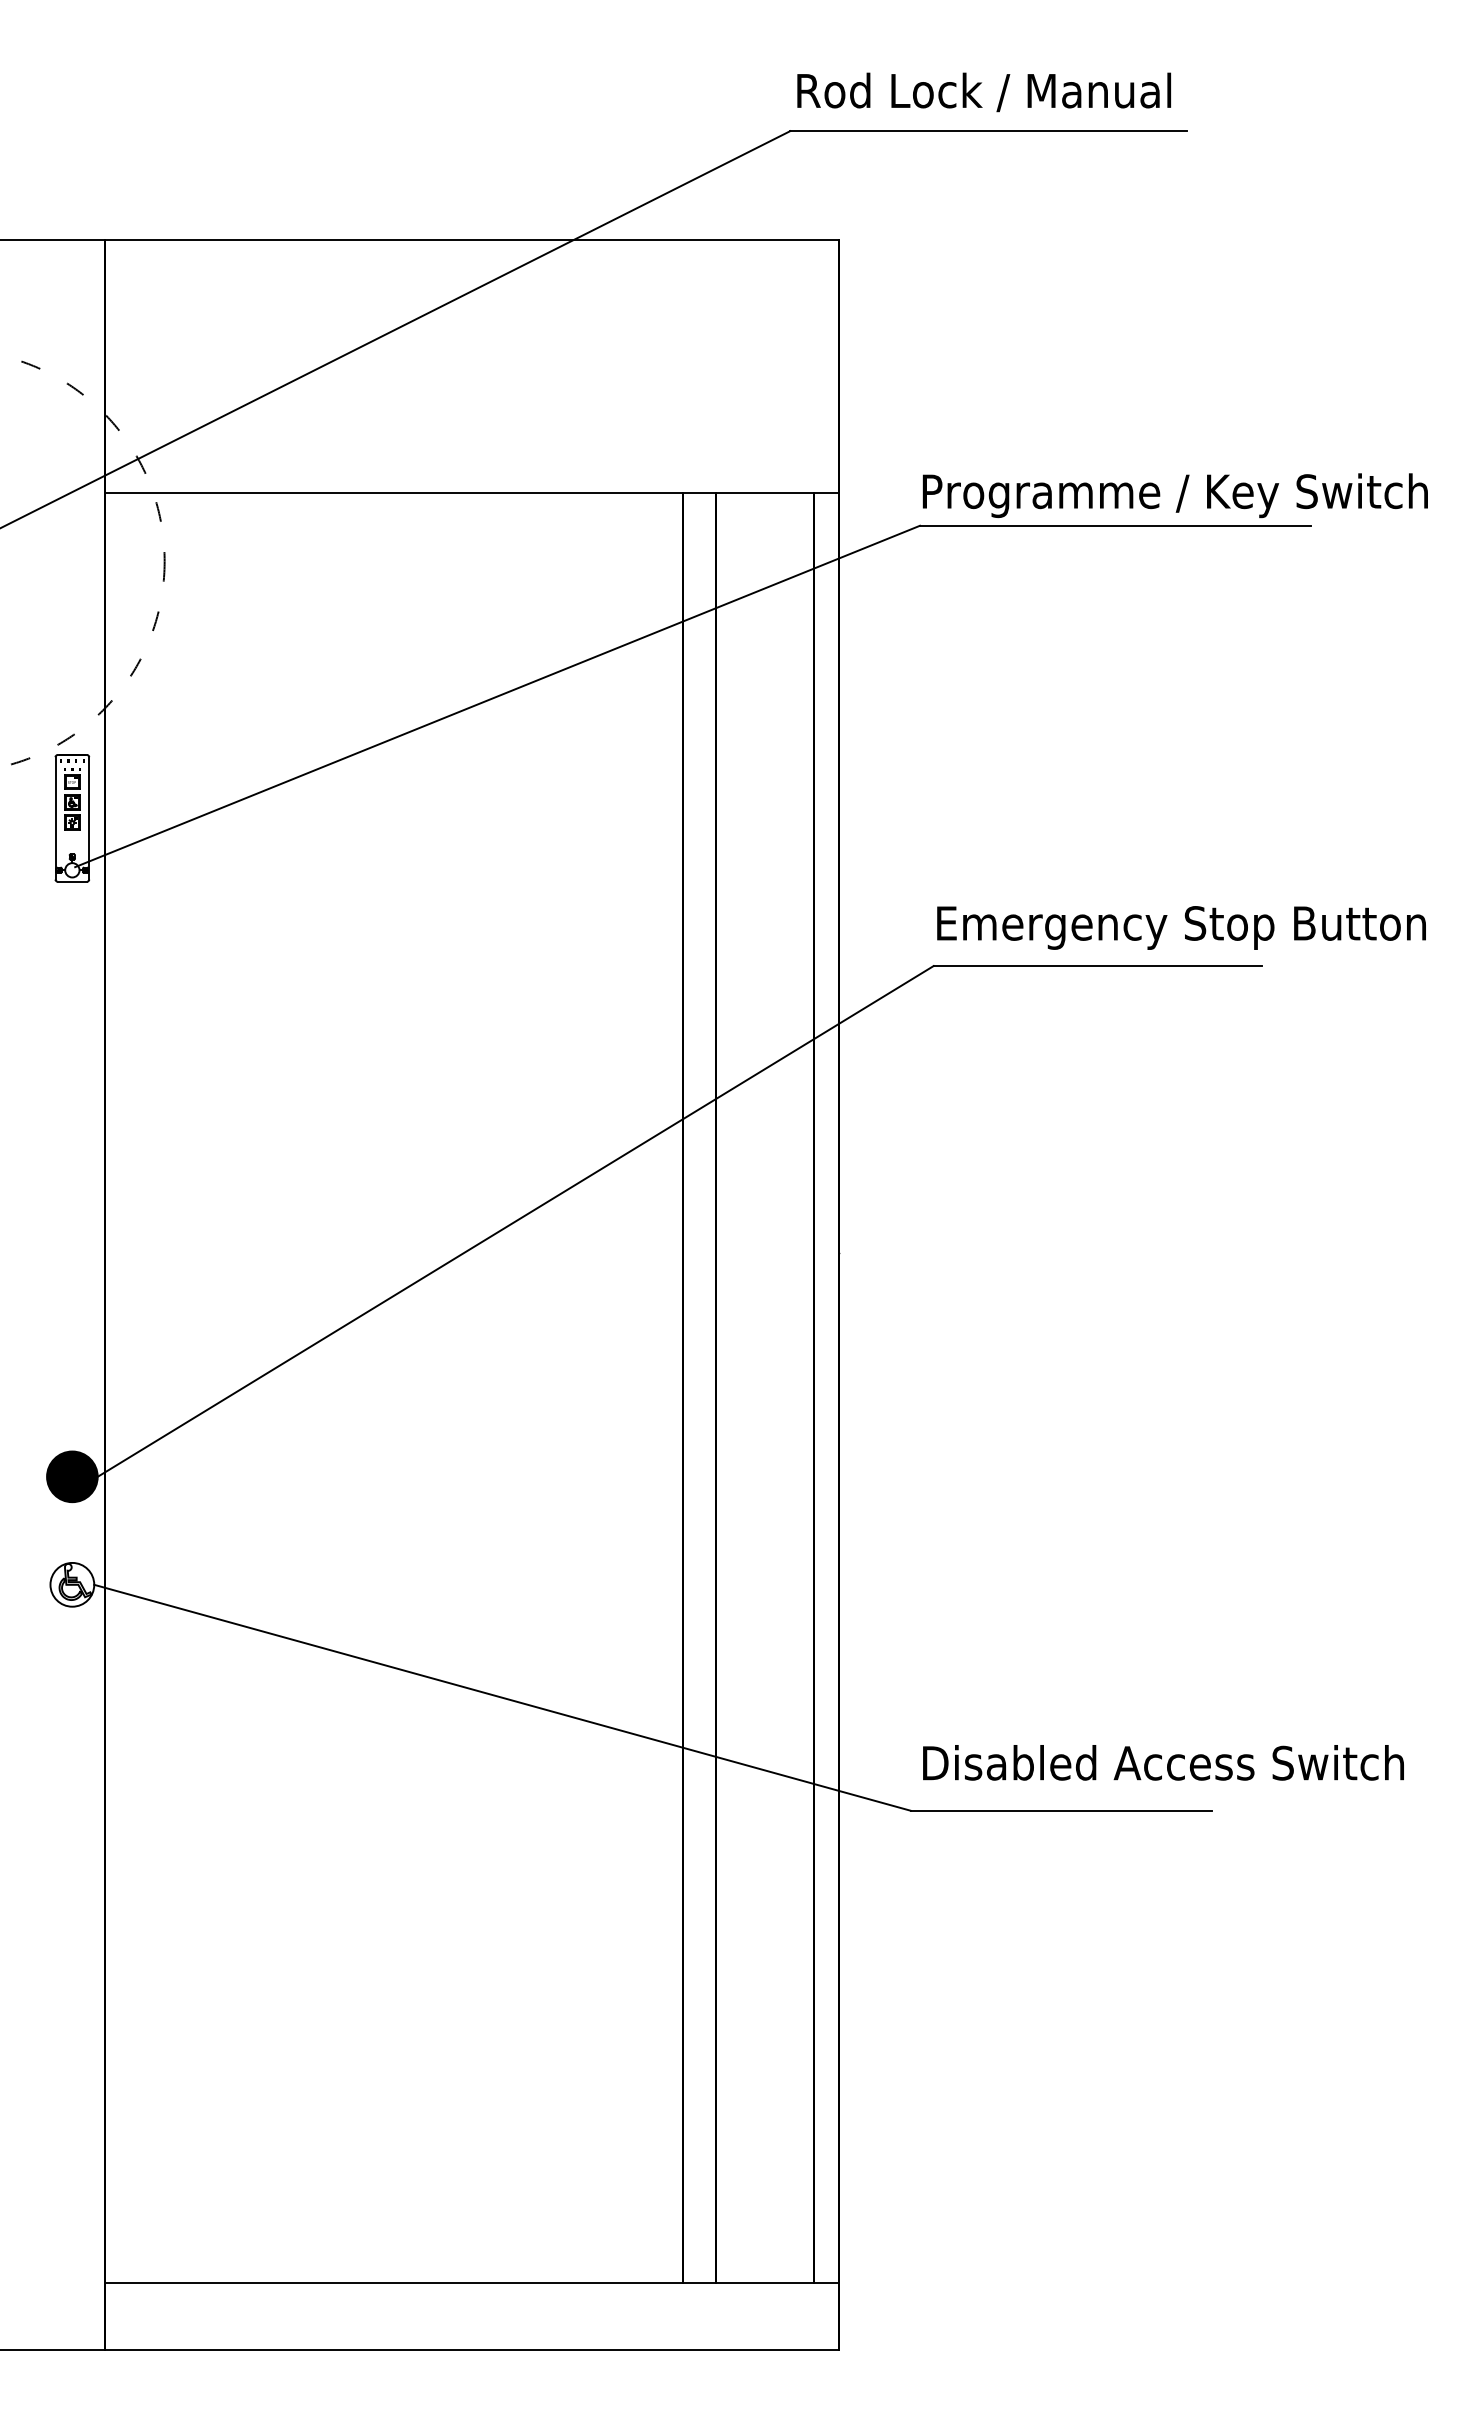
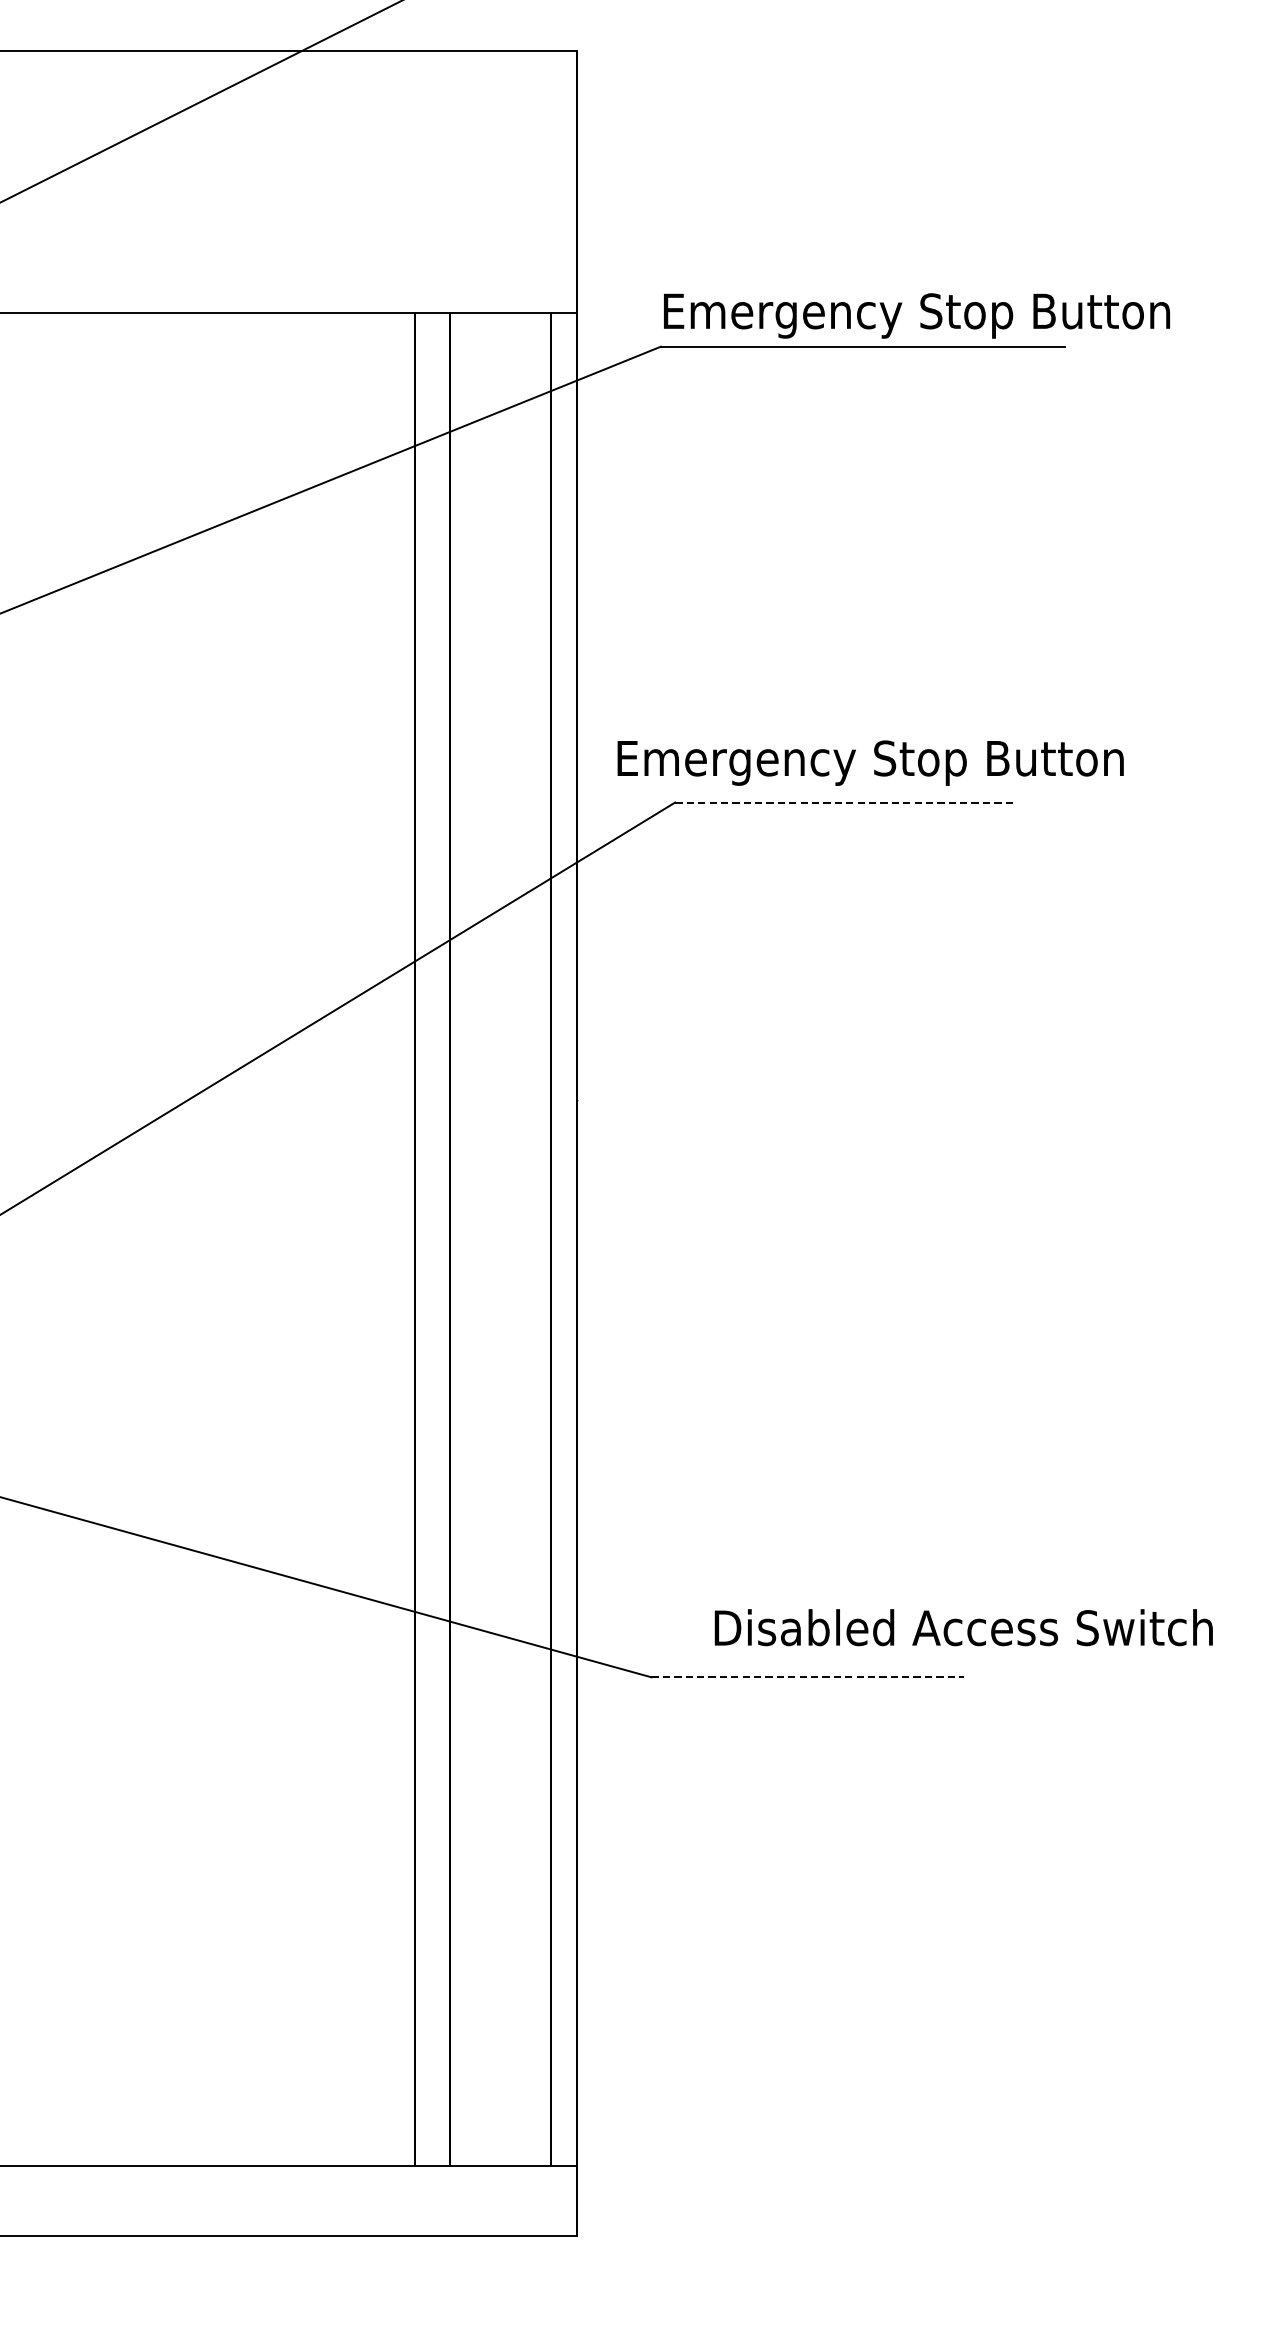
text: (1177, 495) -> (927, 315), Programme / Key Switch -> Emergency Stop Button
text: (1181, 927) -> (870, 762), moved
line: (1098, 965) -> (845, 802), solid -> dashed
text: (1163, 1762) -> (963, 1627), moved
line: (1061, 1810) -> (807, 1677), solid -> dashed

